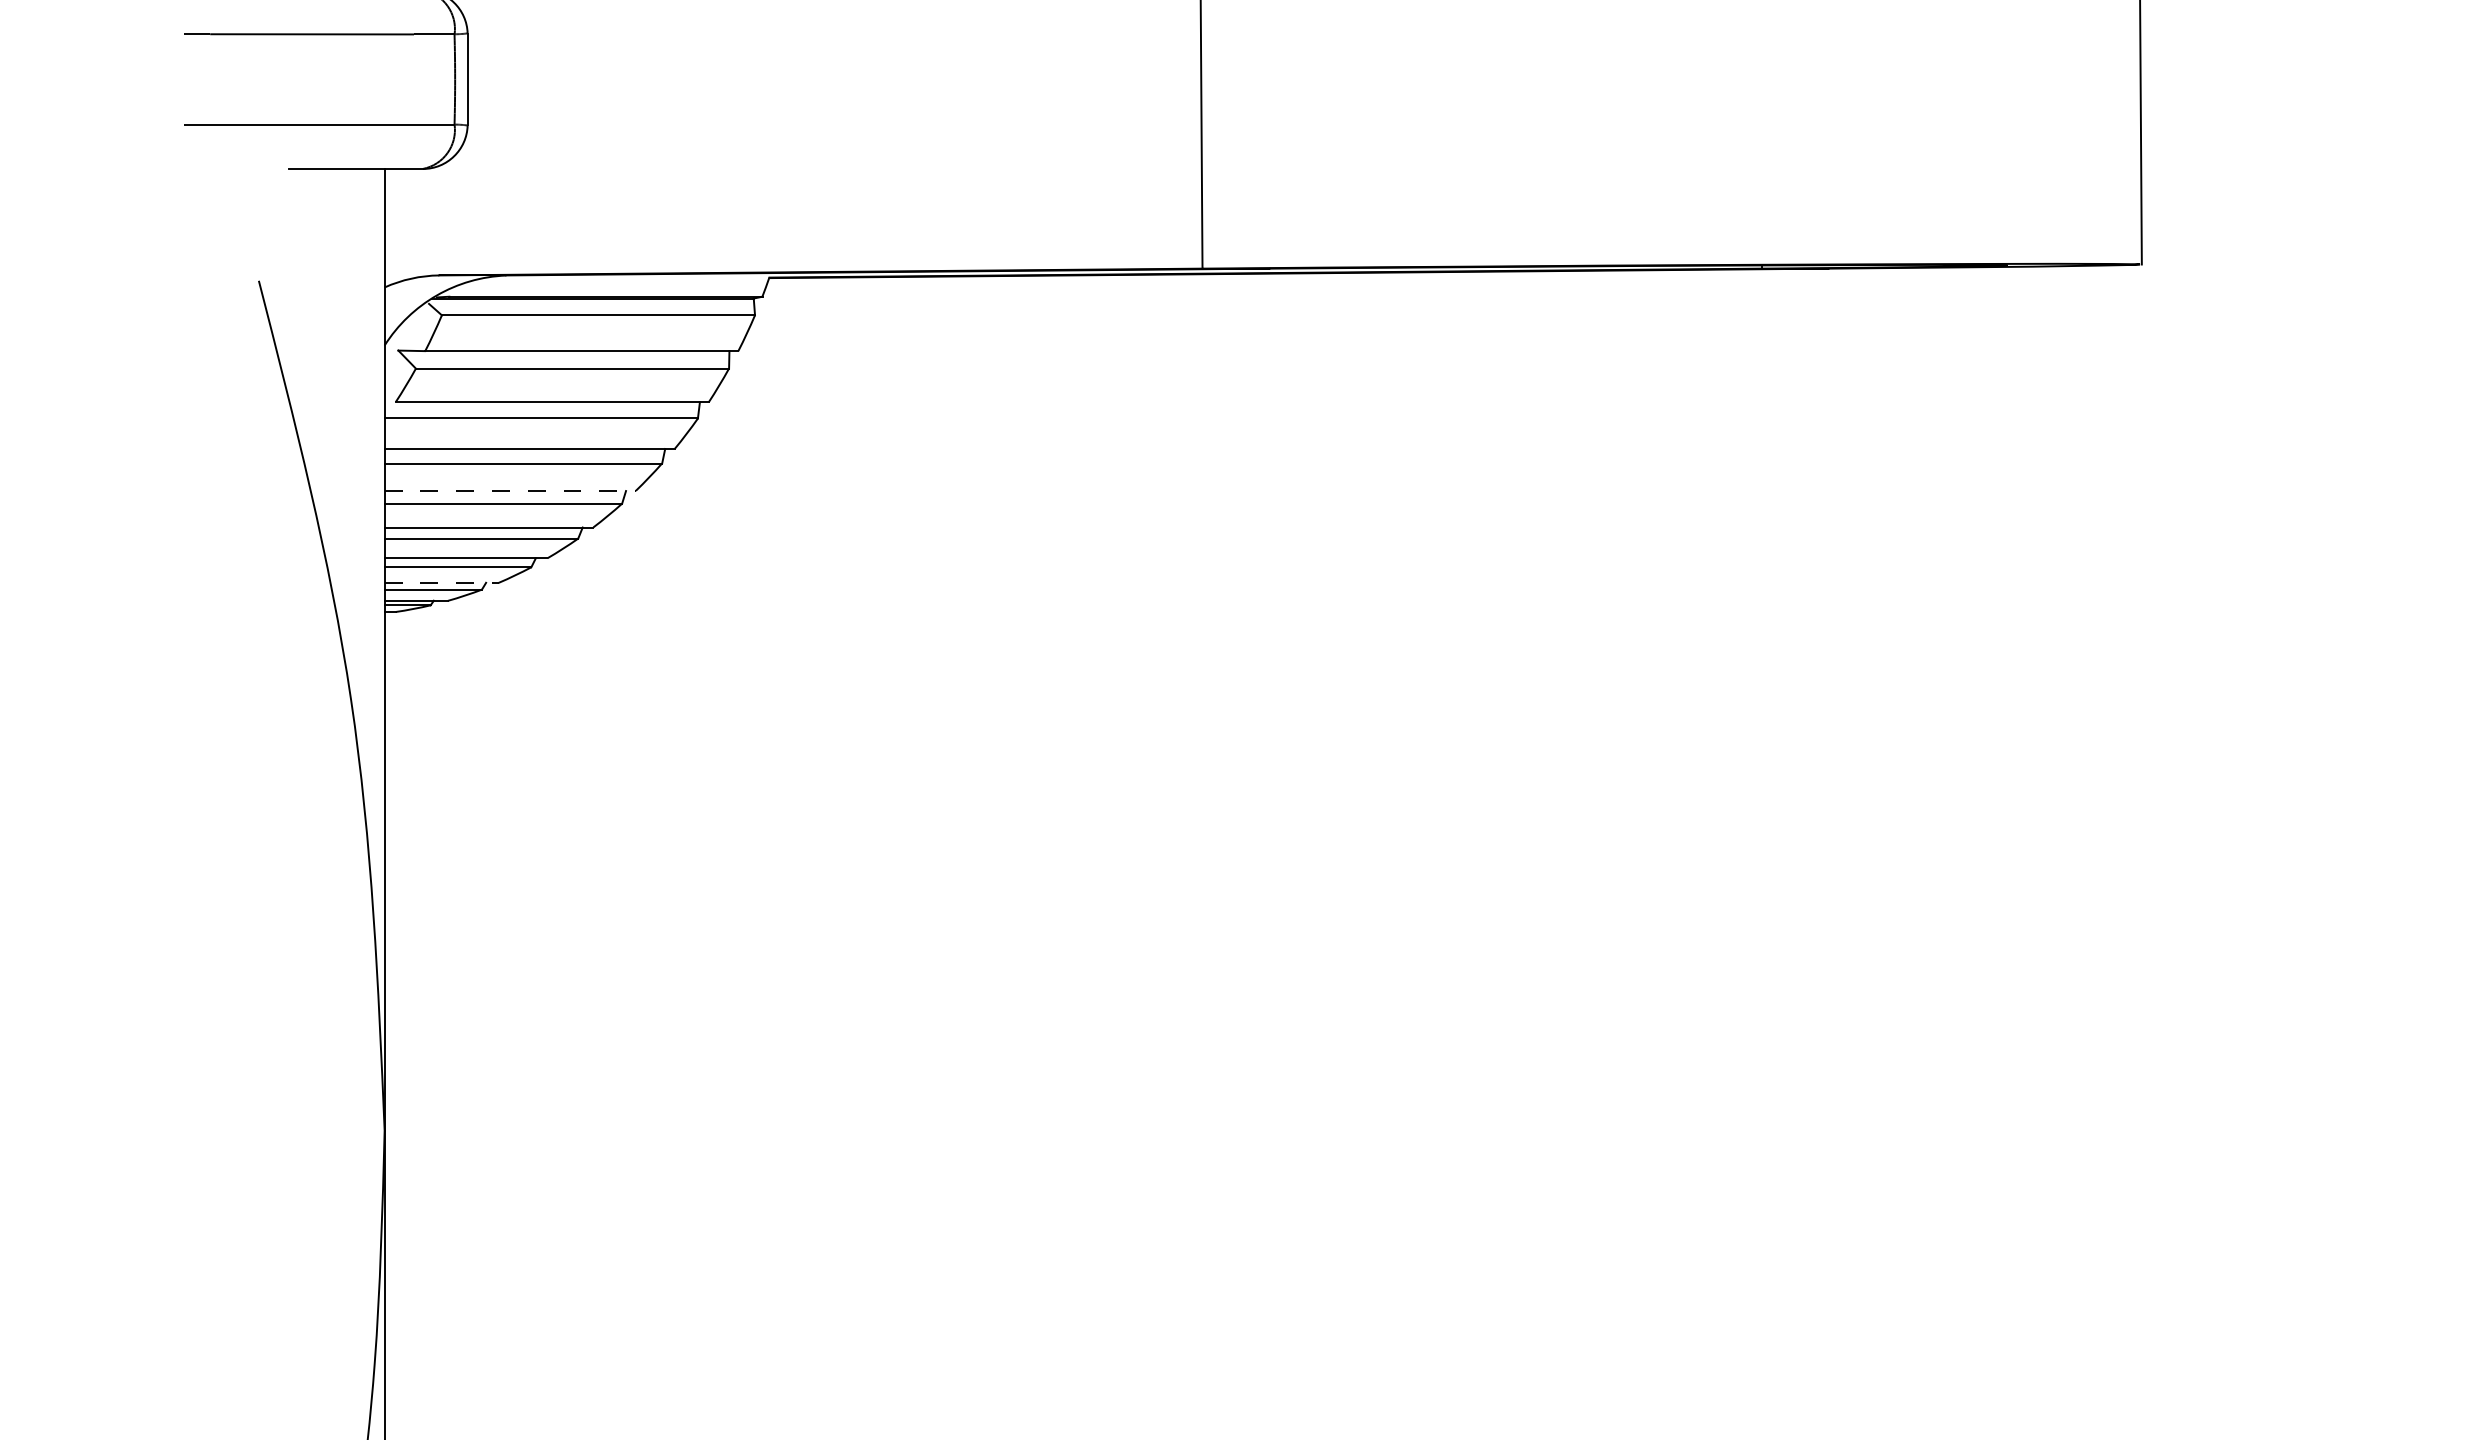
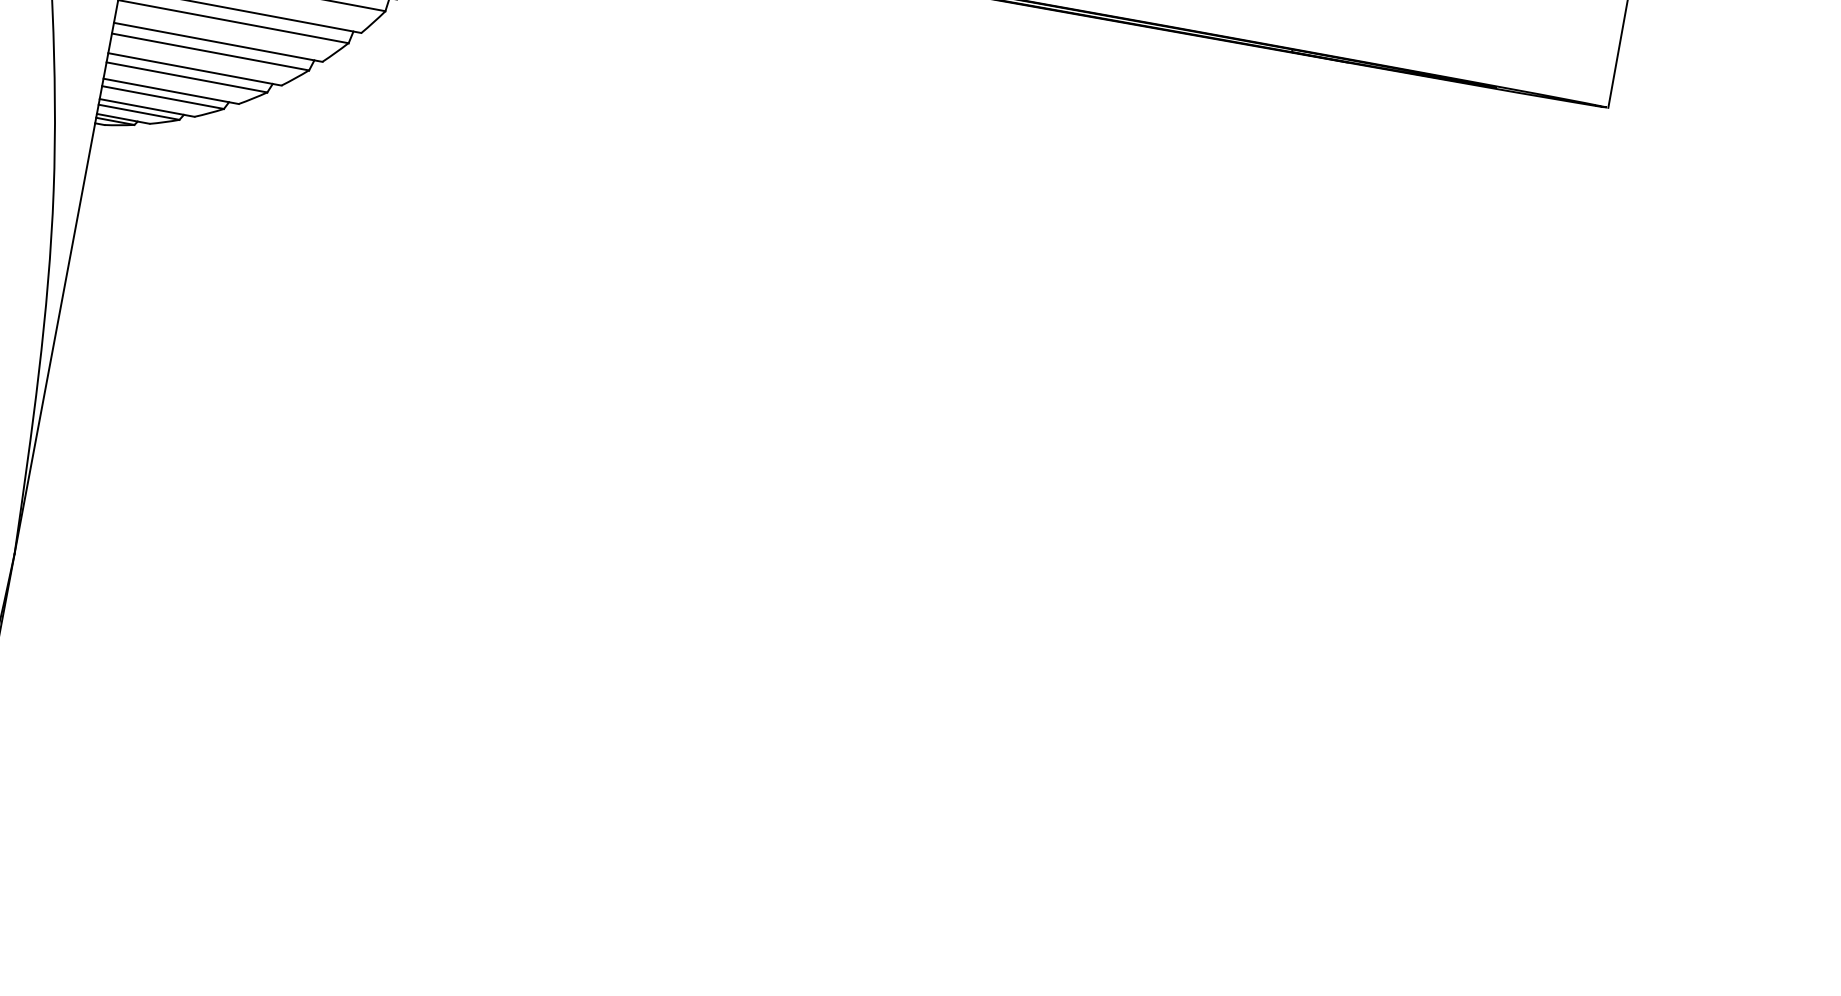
line: (510, 491) -> (218, 42), dashed -> solid
line: (442, 582) -> (147, 107), dashed -> solid

